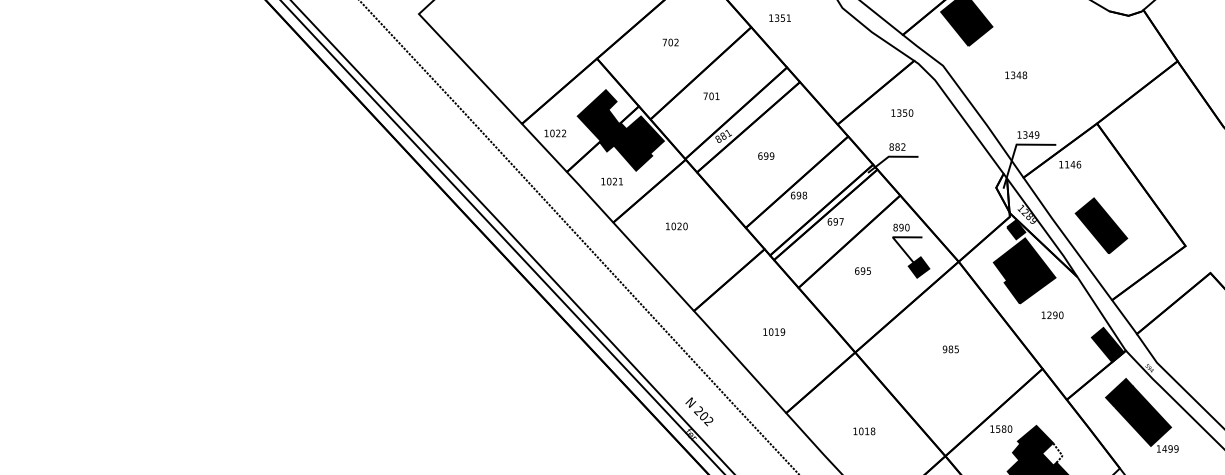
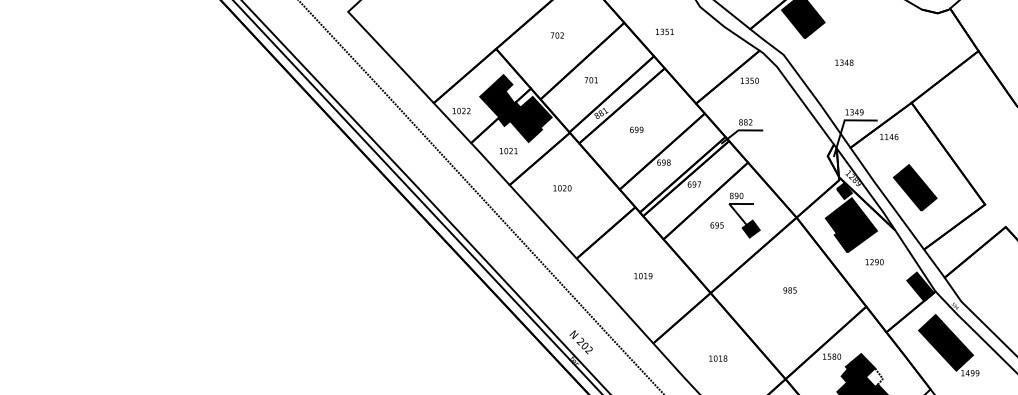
text: (779, 17) -> (664, 31), moved
text: (902, 112) -> (749, 80), moved
part: (911, 250) -> (744, 214), moved

